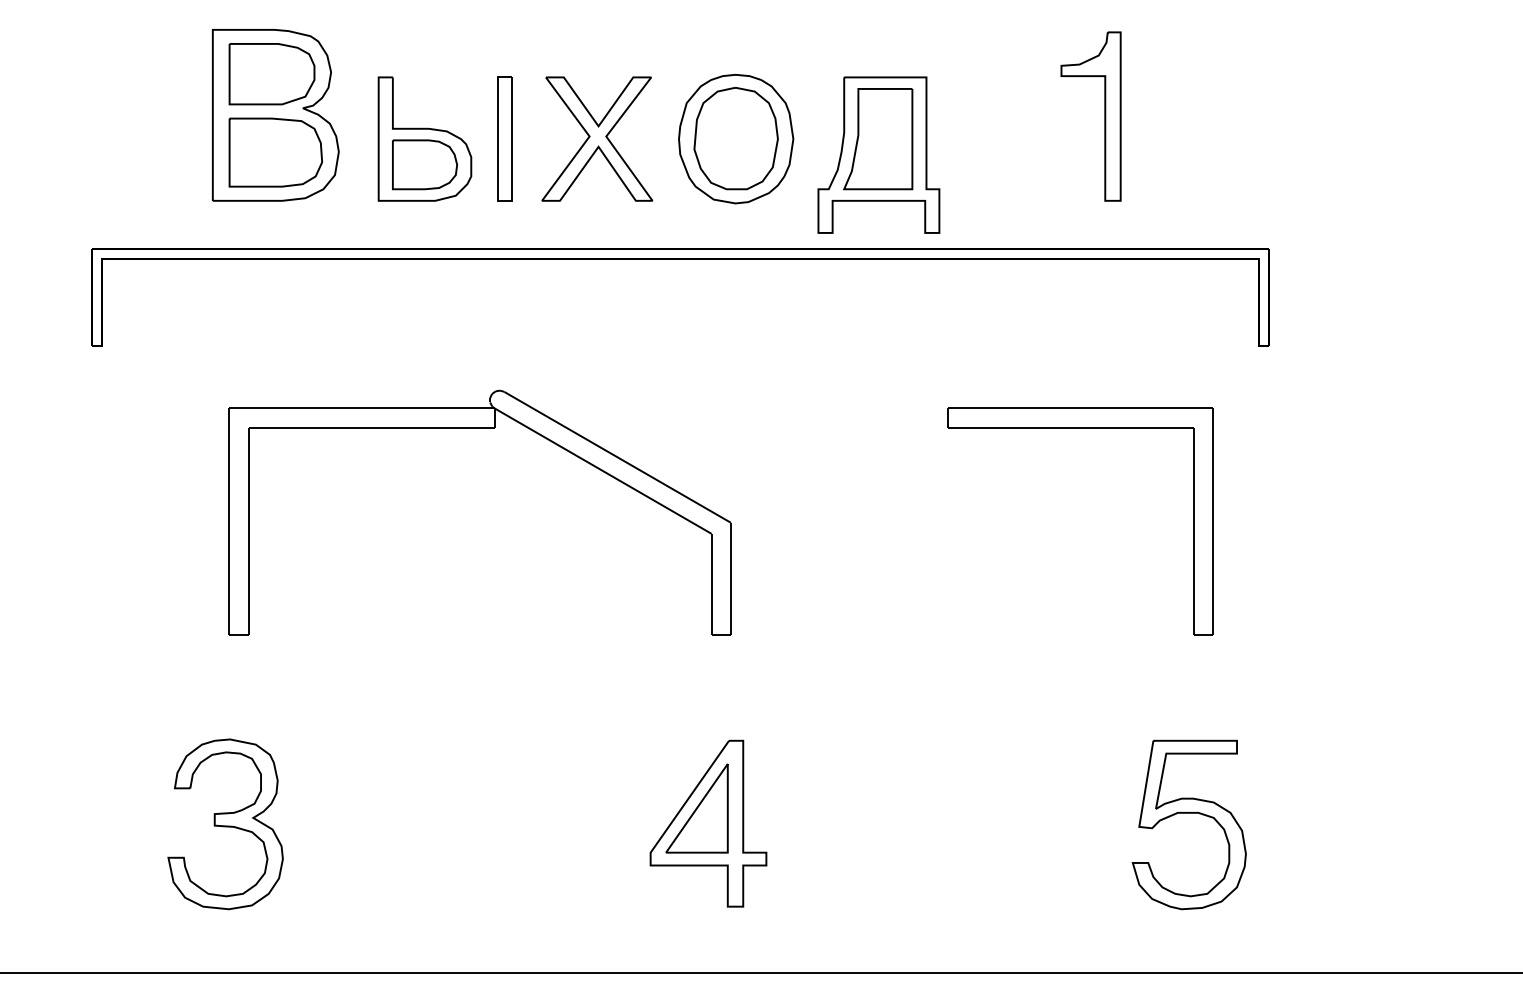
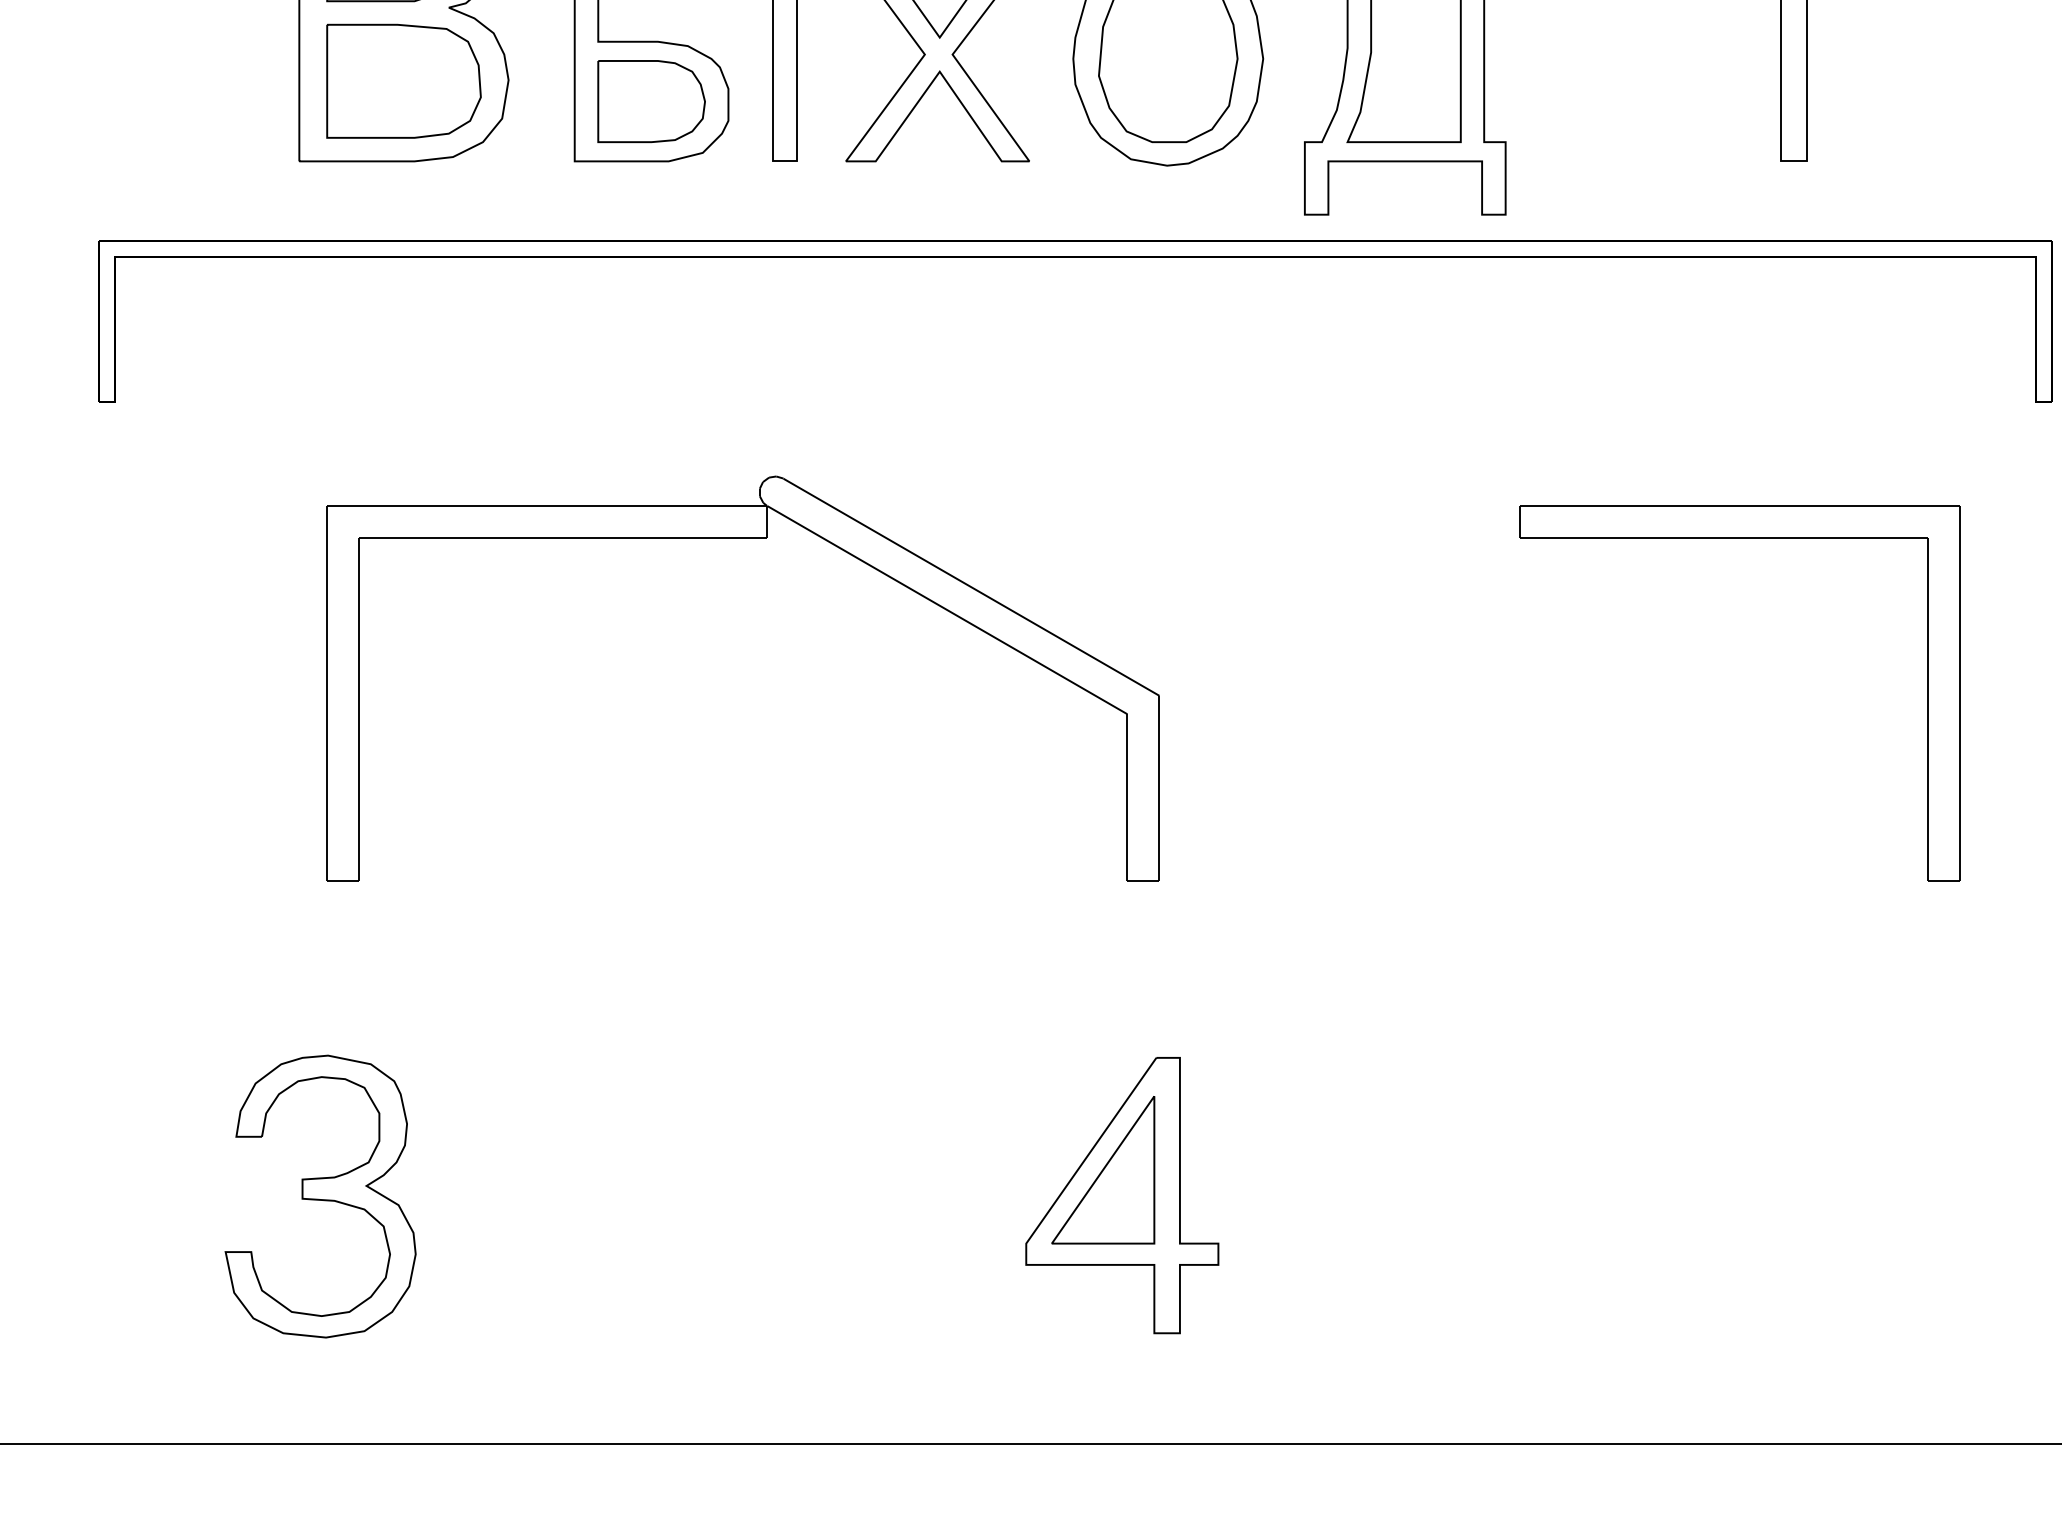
part: (1188, 813) -> (1919, 1178), removed

